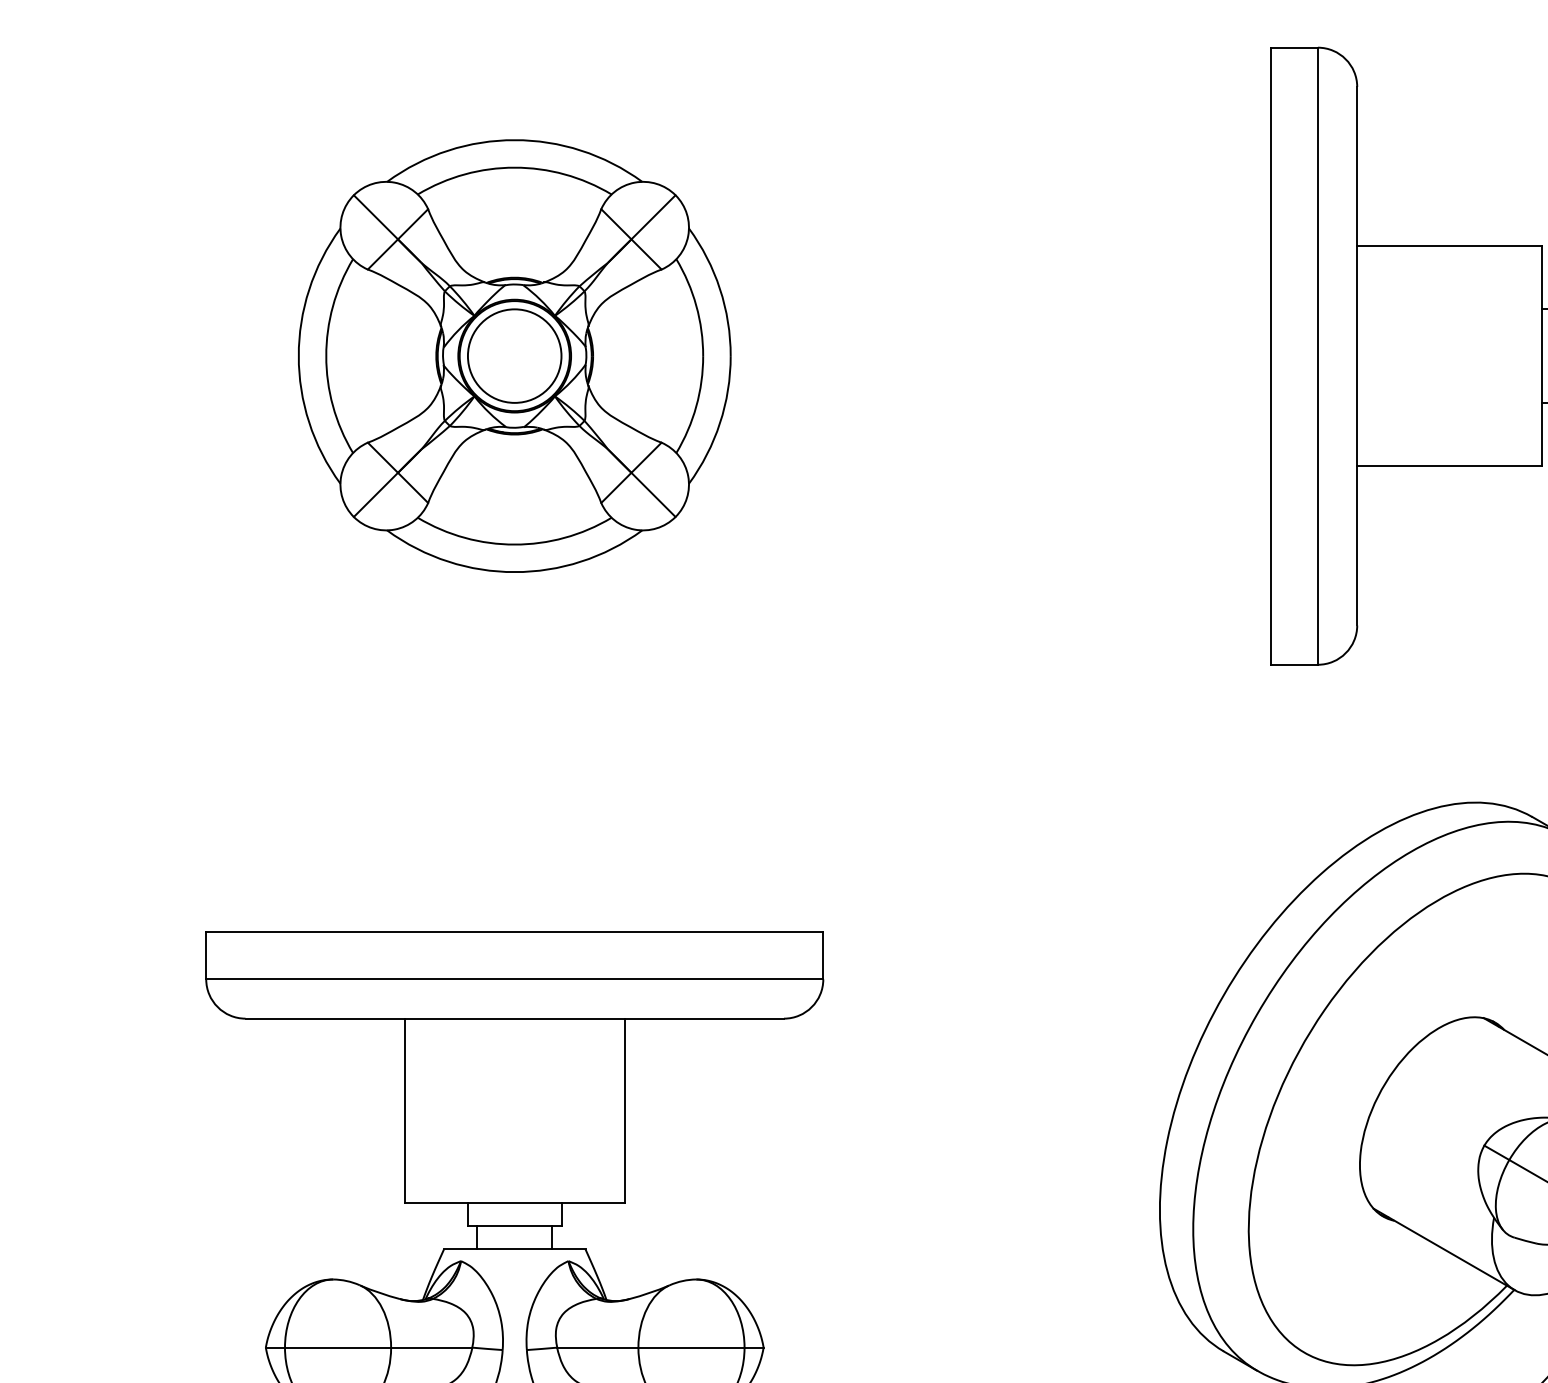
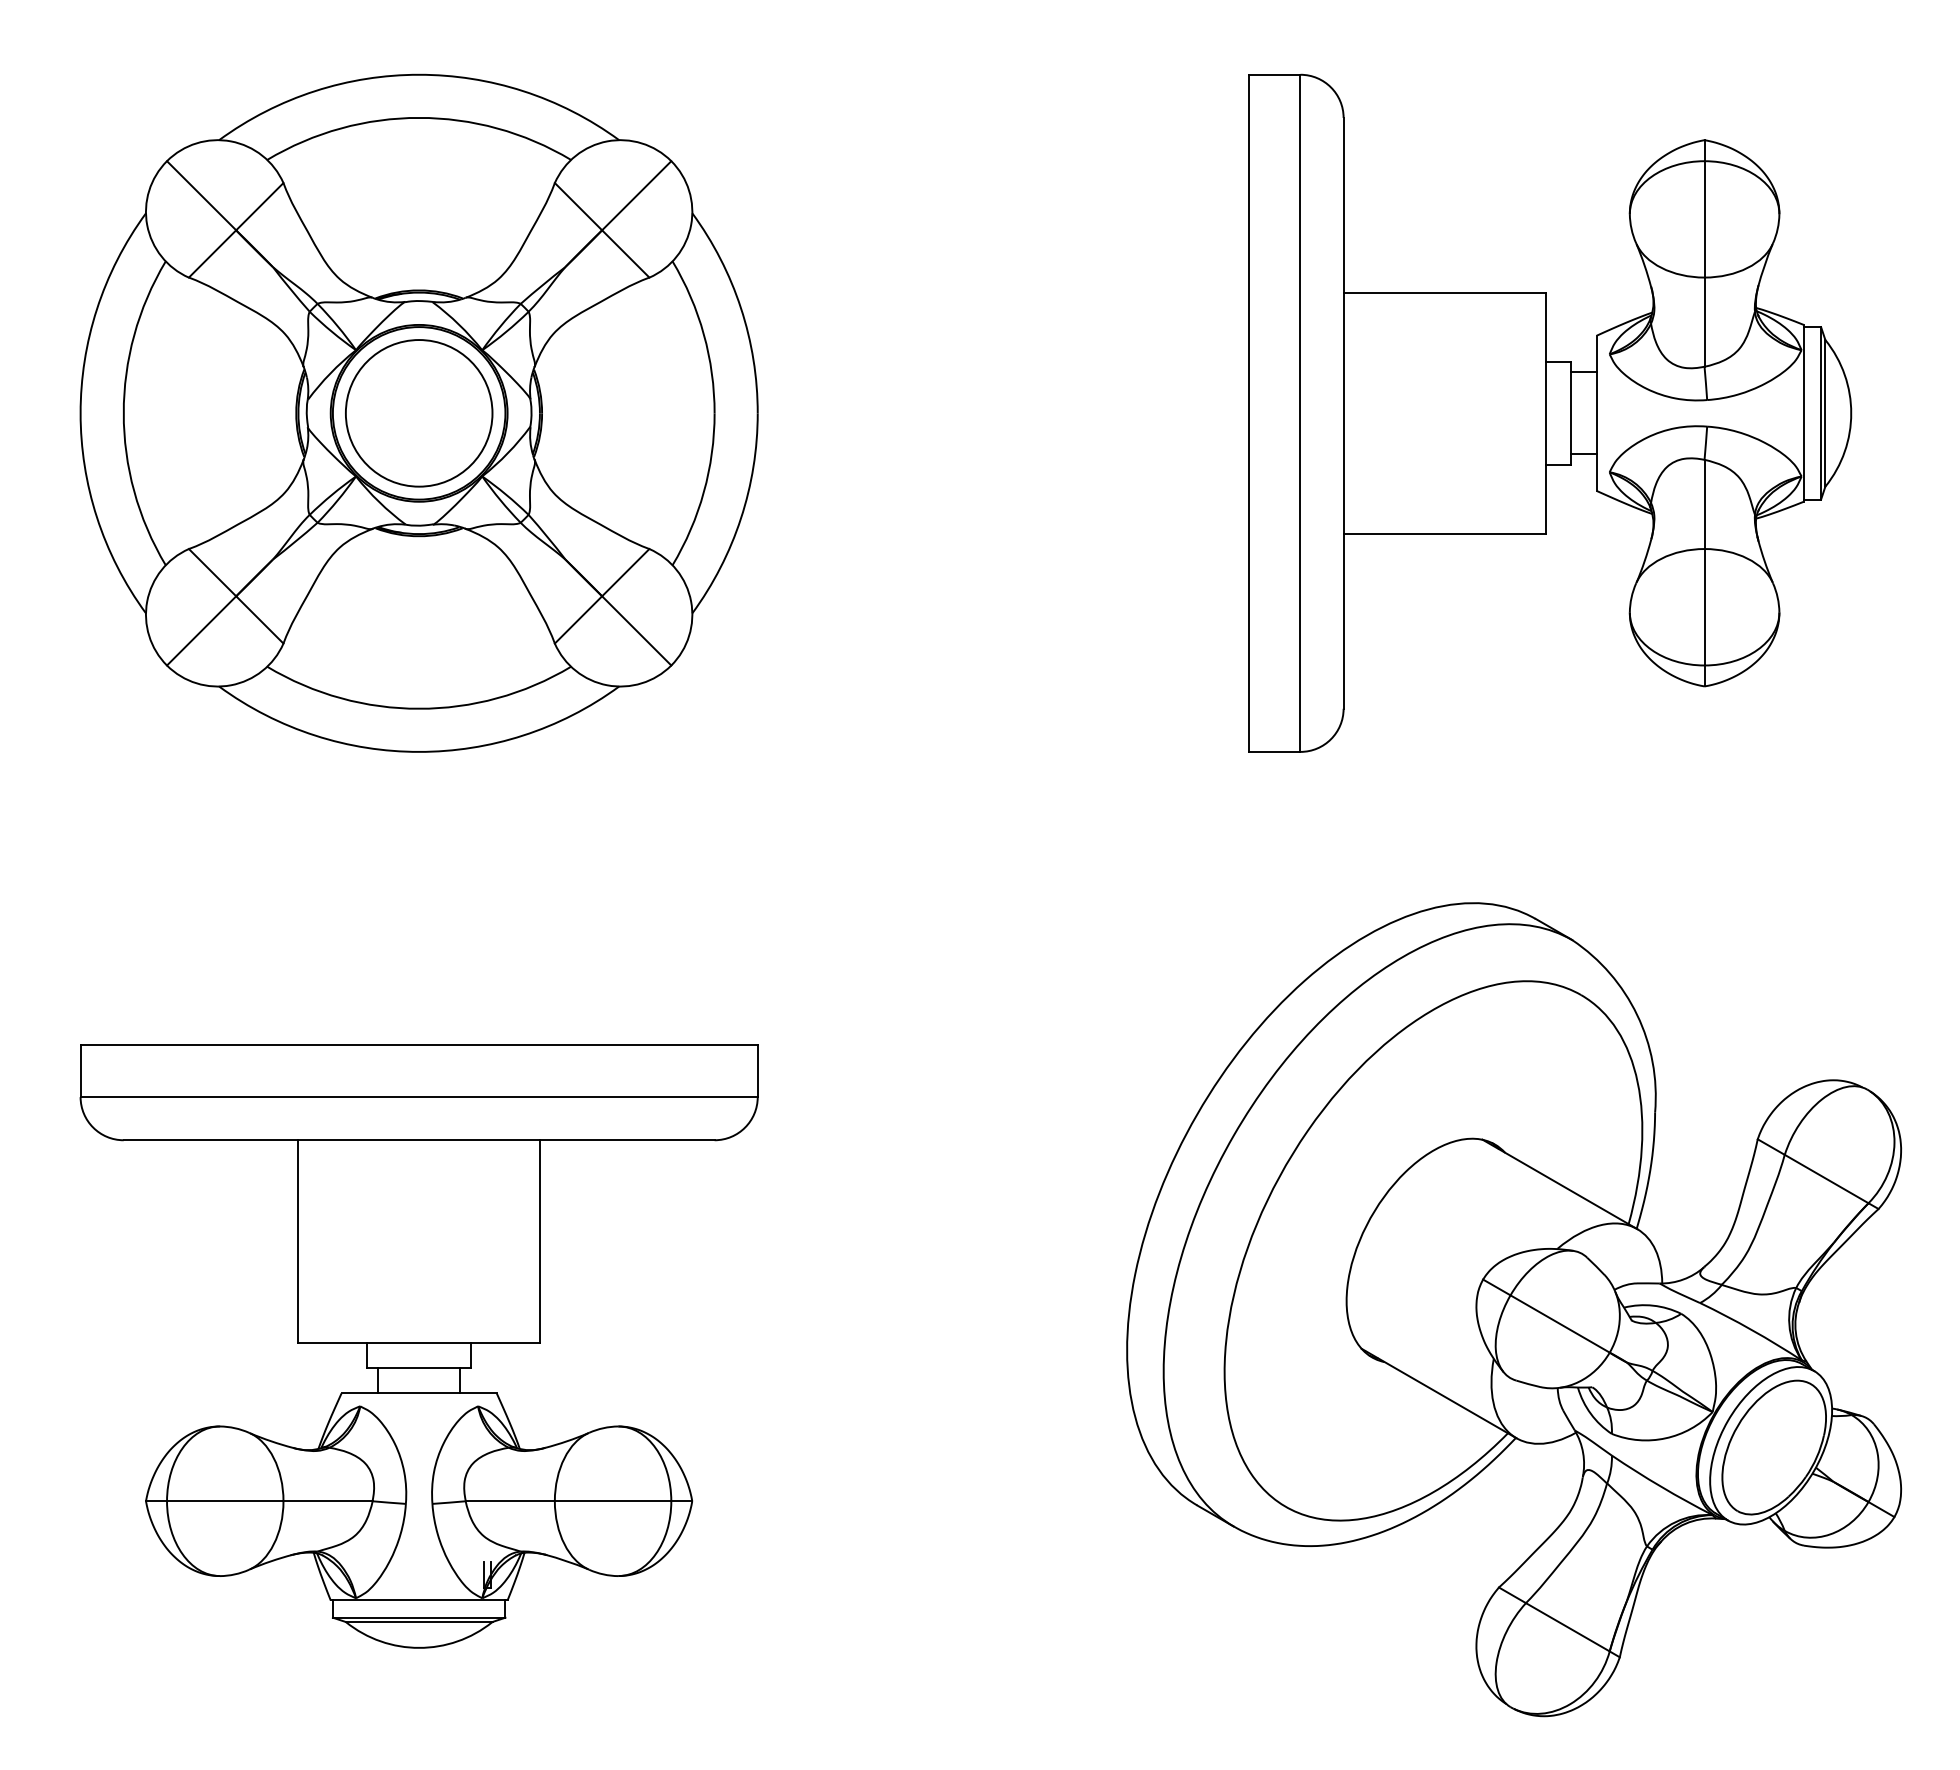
part: (514, 355) -> (418, 412), size x1.43

